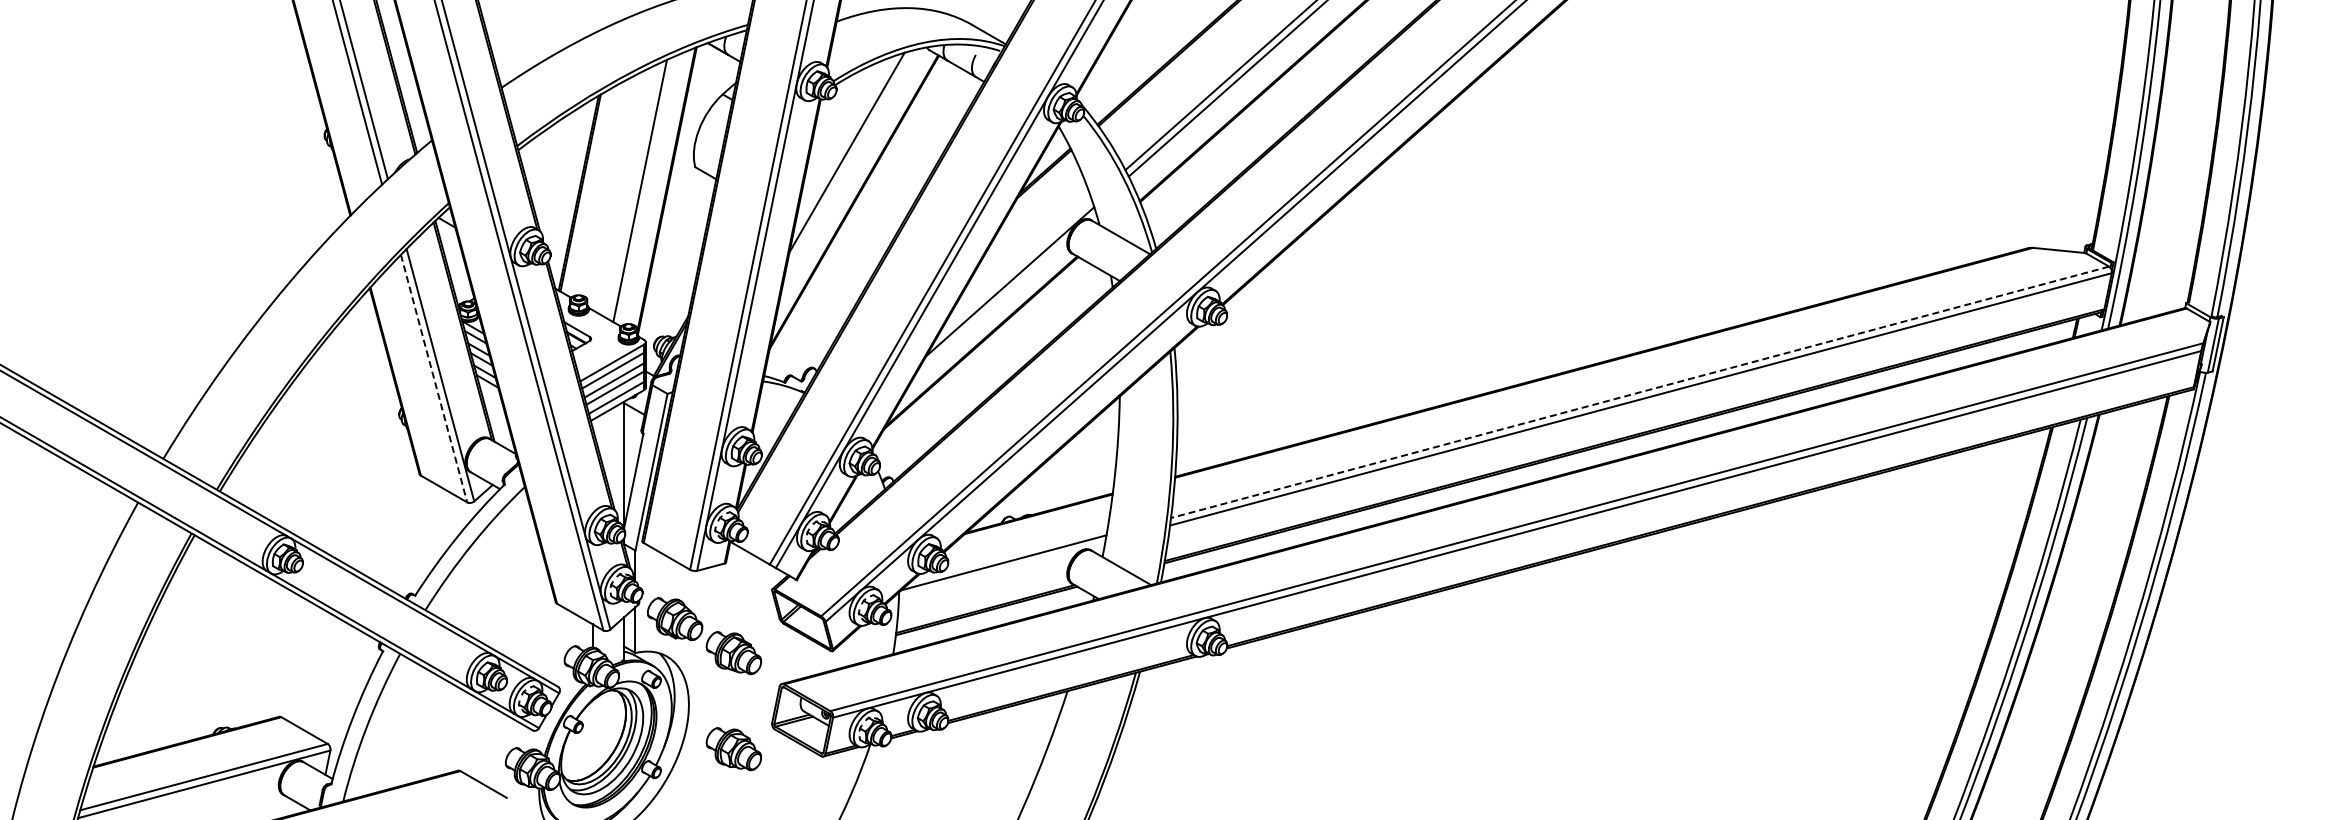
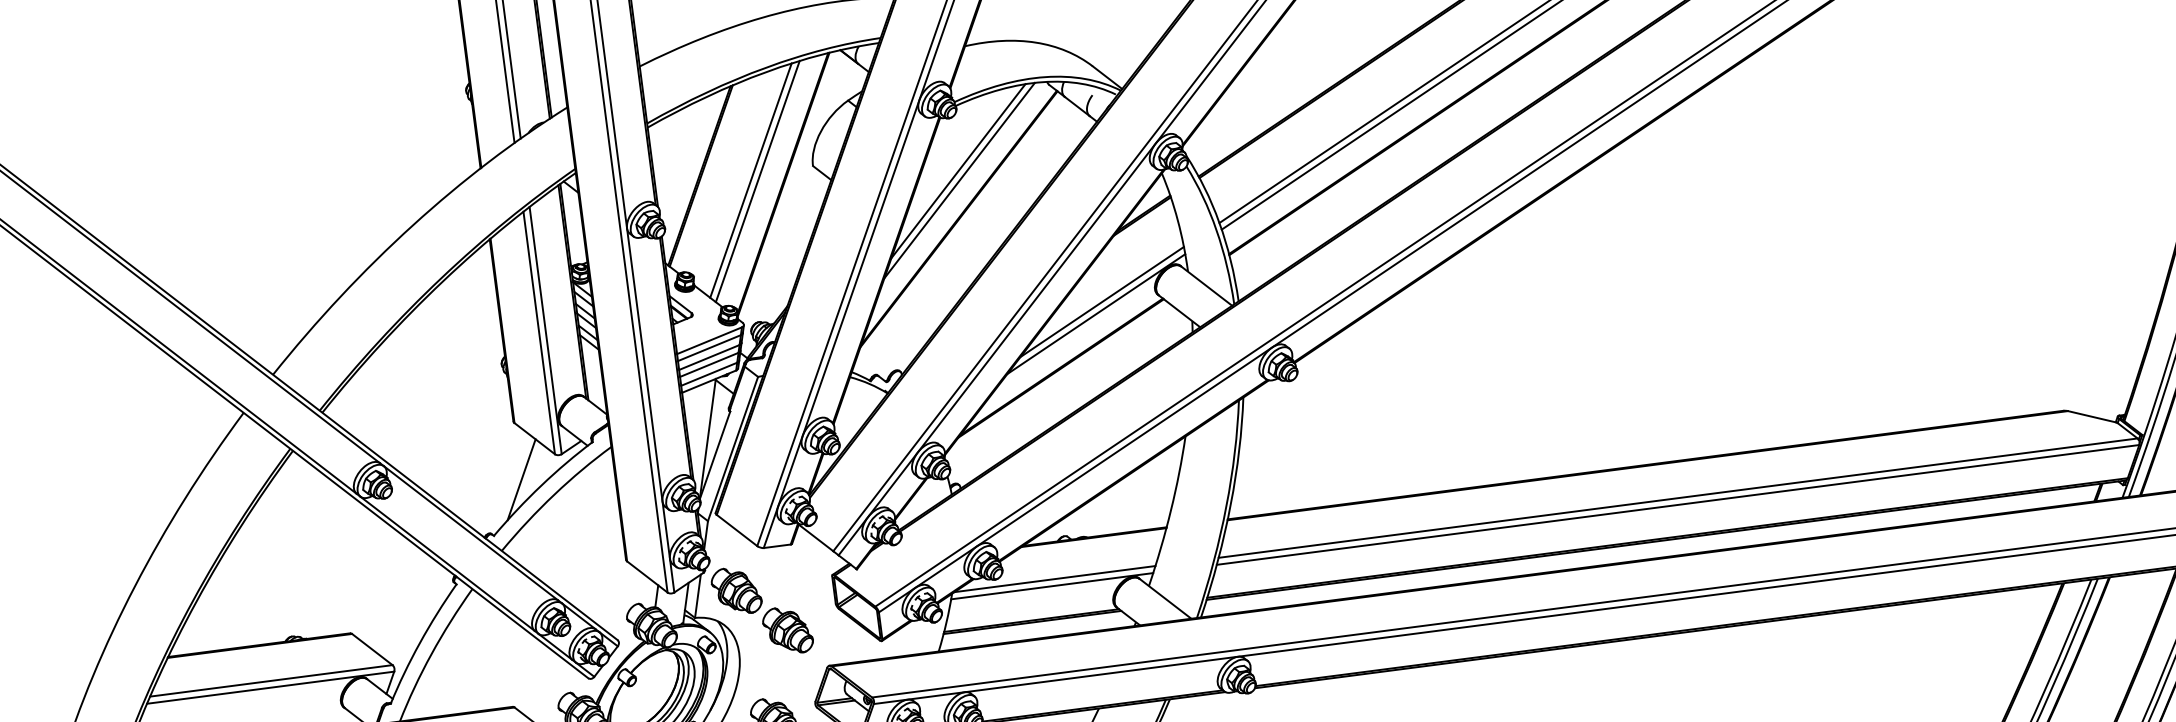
line: (849, 162) -> (959, 180), added
line: (632, 190) -> (750, 180), added
line: (1014, 267) -> (1102, 301), added
line: (434, 379) -> (539, 333), dashed -> solid
line: (1640, 392) -> (1678, 498), dashed -> solid
line: (436, 533) -> (521, 479), added
line: (1001, 570) -> (1051, 586), added

